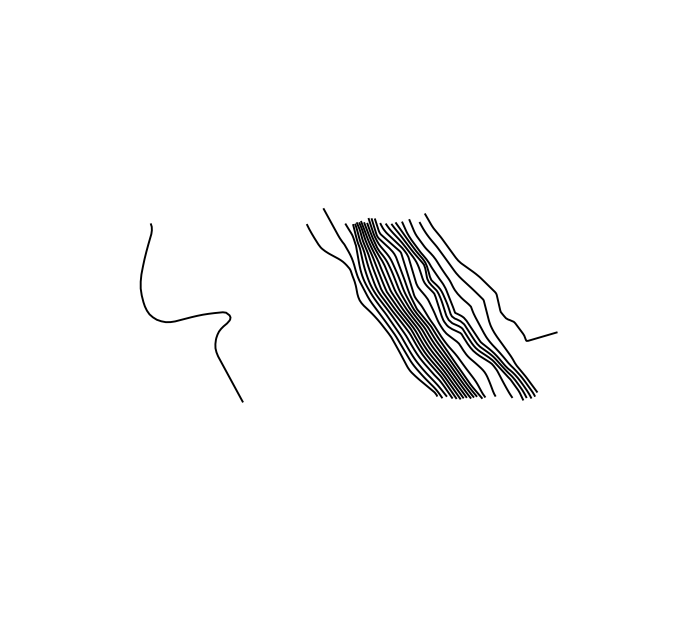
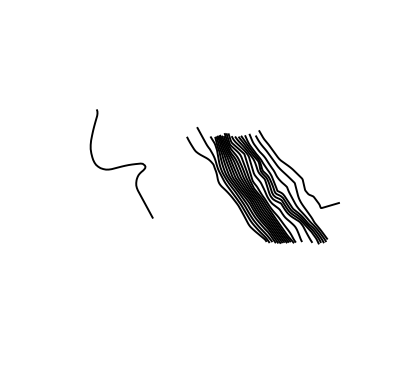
curve: (191, 315) -> (121, 165), moved

